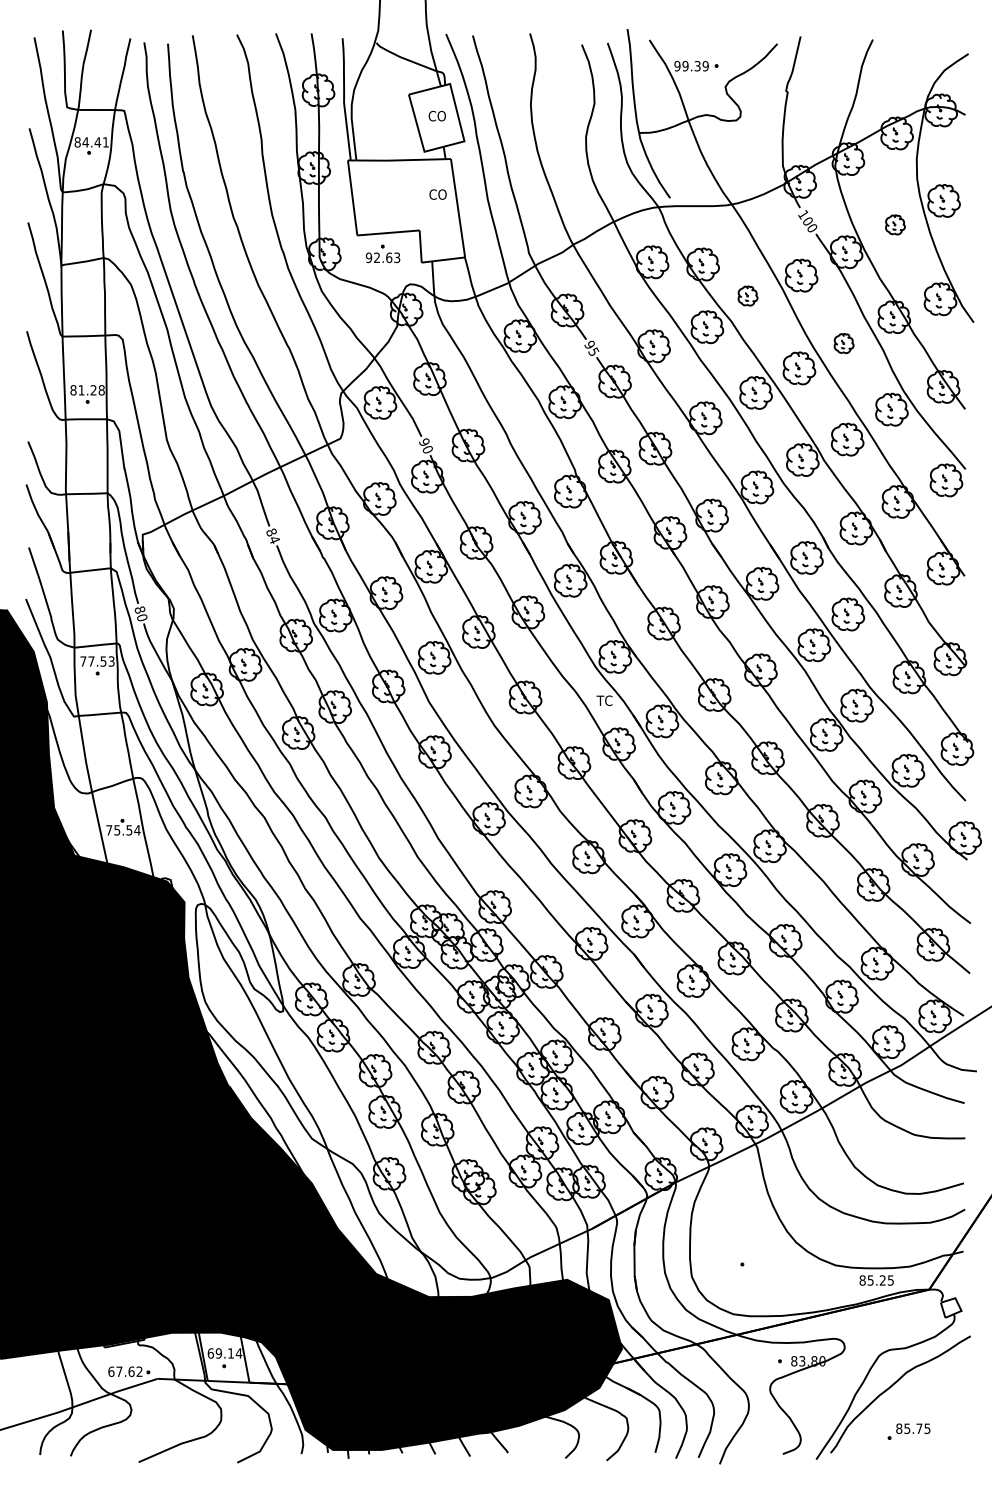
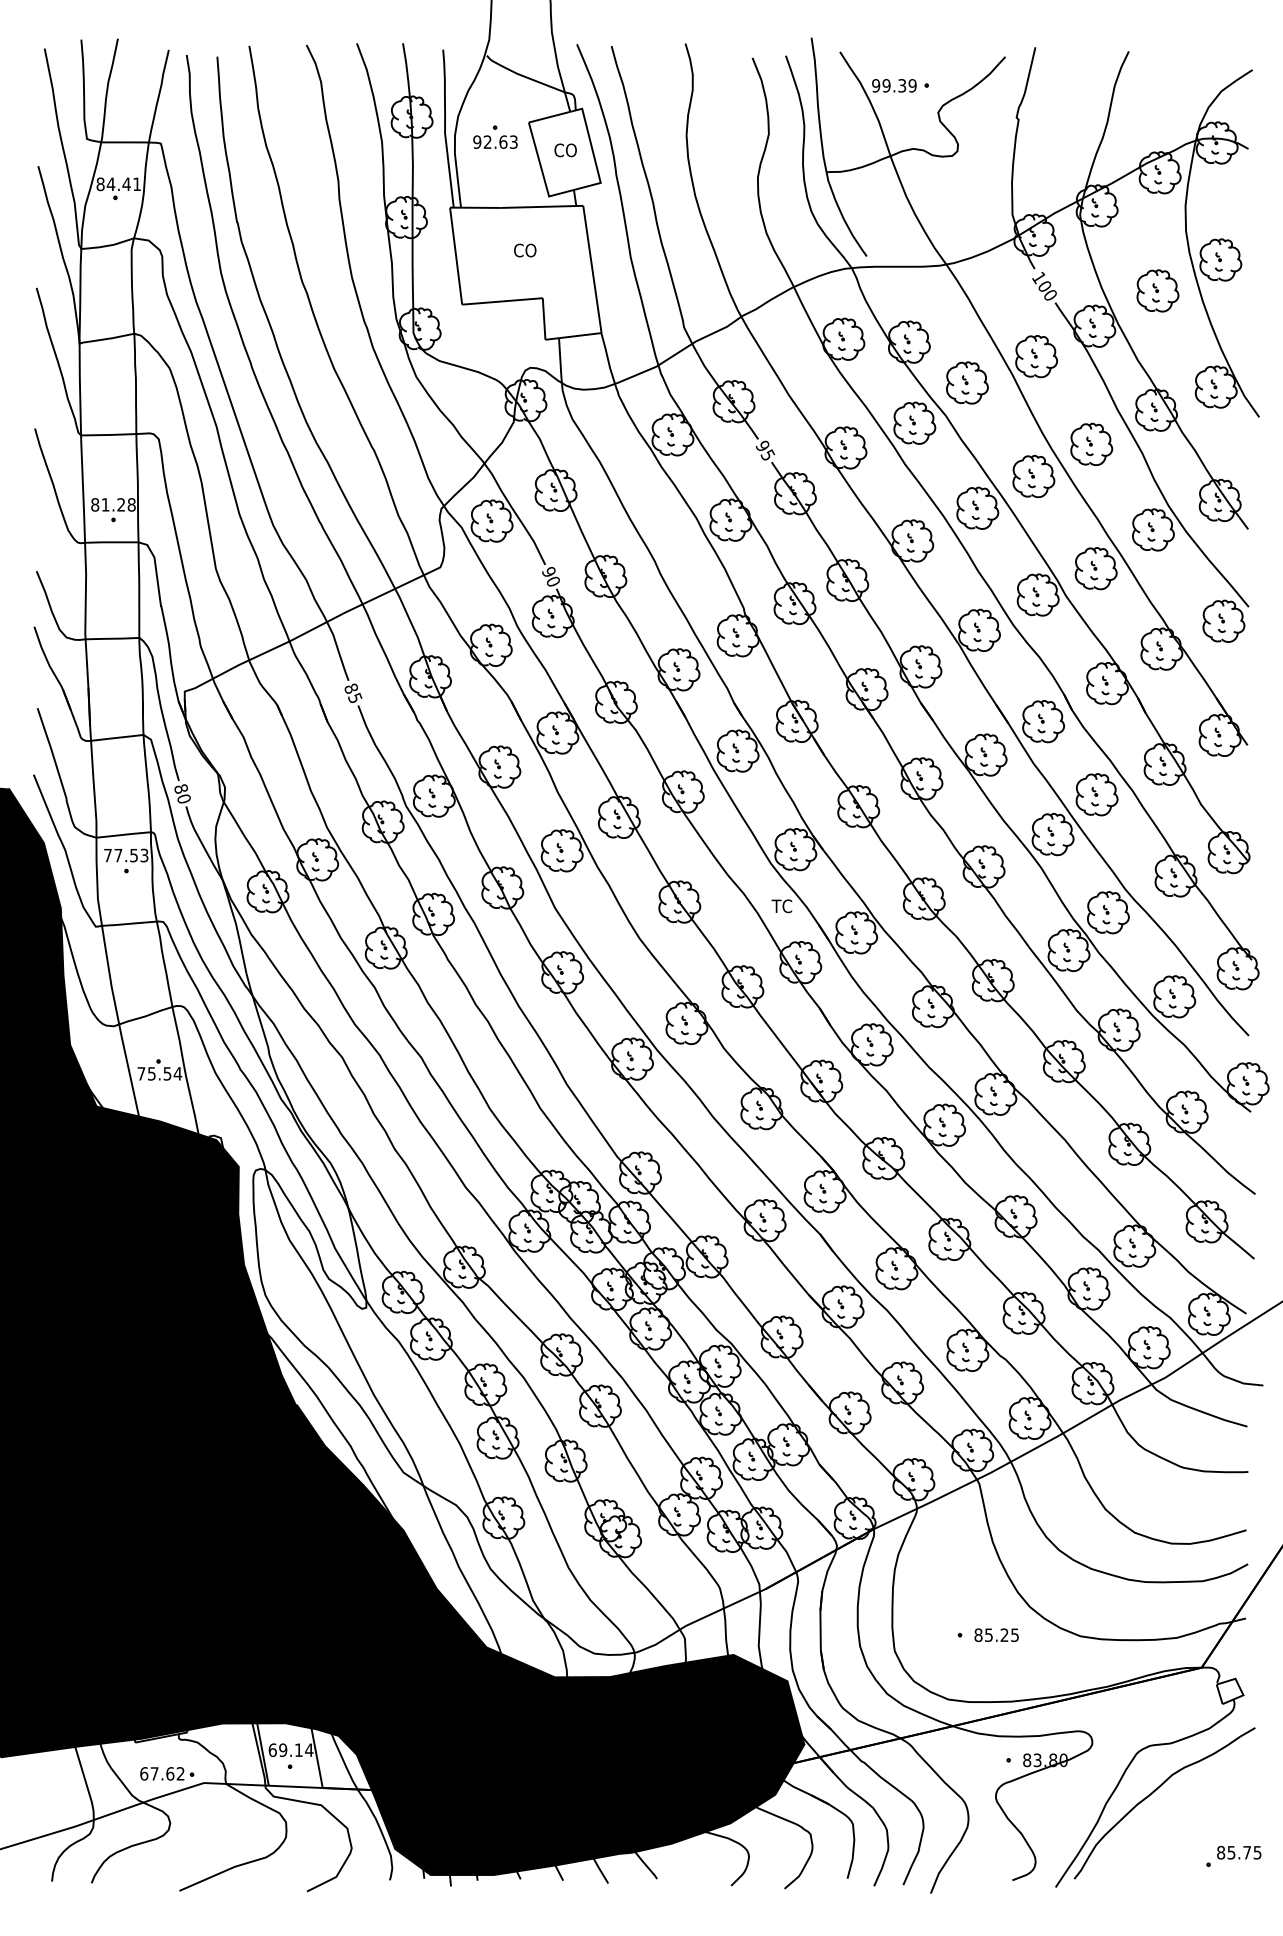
text: (437, 194) -> (524, 250), moved
part: (895, 224) -> (1158, 290), size x1.67
part: (383, 253) -> (496, 136), moved
part: (747, 295) -> (966, 382), size x1.67
part: (843, 343) -> (1090, 444), size x1.67
text: (274, 539) -> (355, 697), 84 -> 85
text: (876, 1280) -> (996, 1635), moved
part: (908, 1431) -> (1233, 1856), moved

